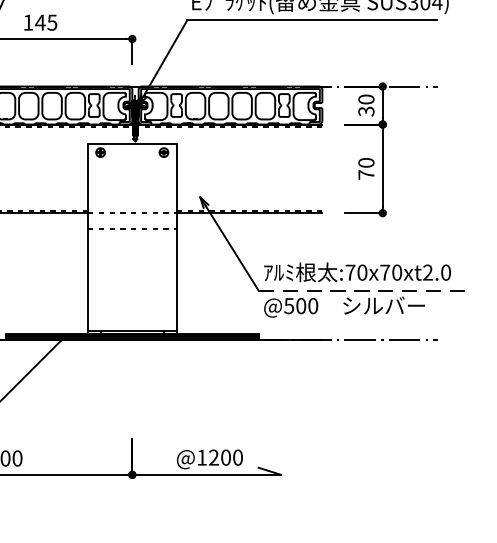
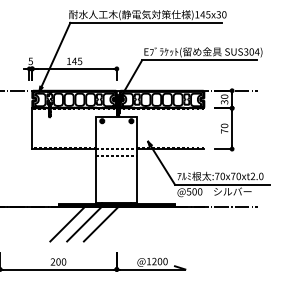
line: (361, 290) -> (222, 184), dashed -> solid
line: (62, 377) -> (84, 224), added
line: (96, 377) -> (100, 224), added

